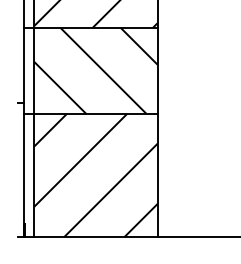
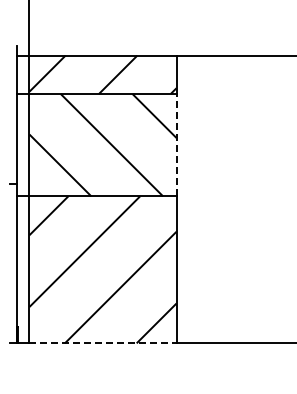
line: (157, 70) -> (176, 144), solid -> dashed
line: (96, 237) -> (103, 343), solid -> dashed

